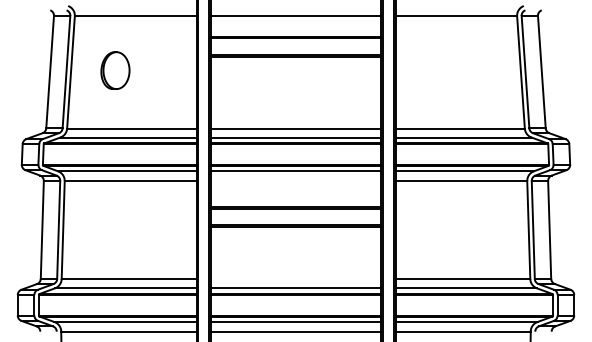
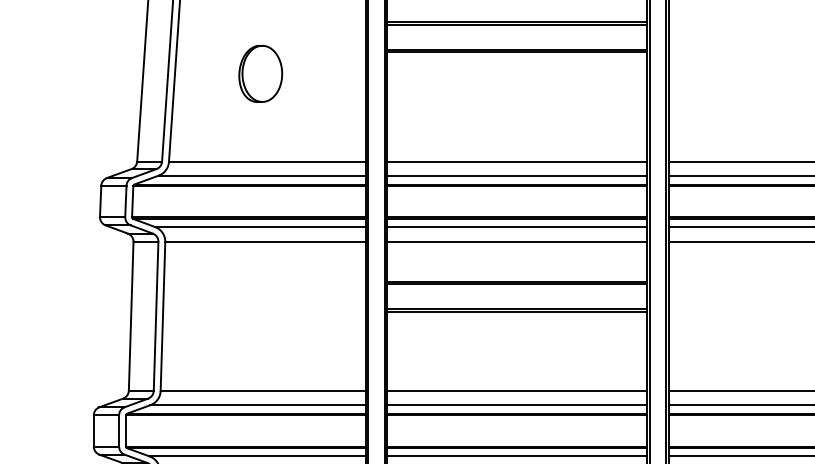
part: (115, 70) -> (260, 73), moved
line: (295, 181) -> (516, 242), added
line: (295, 279) -> (516, 391), added

